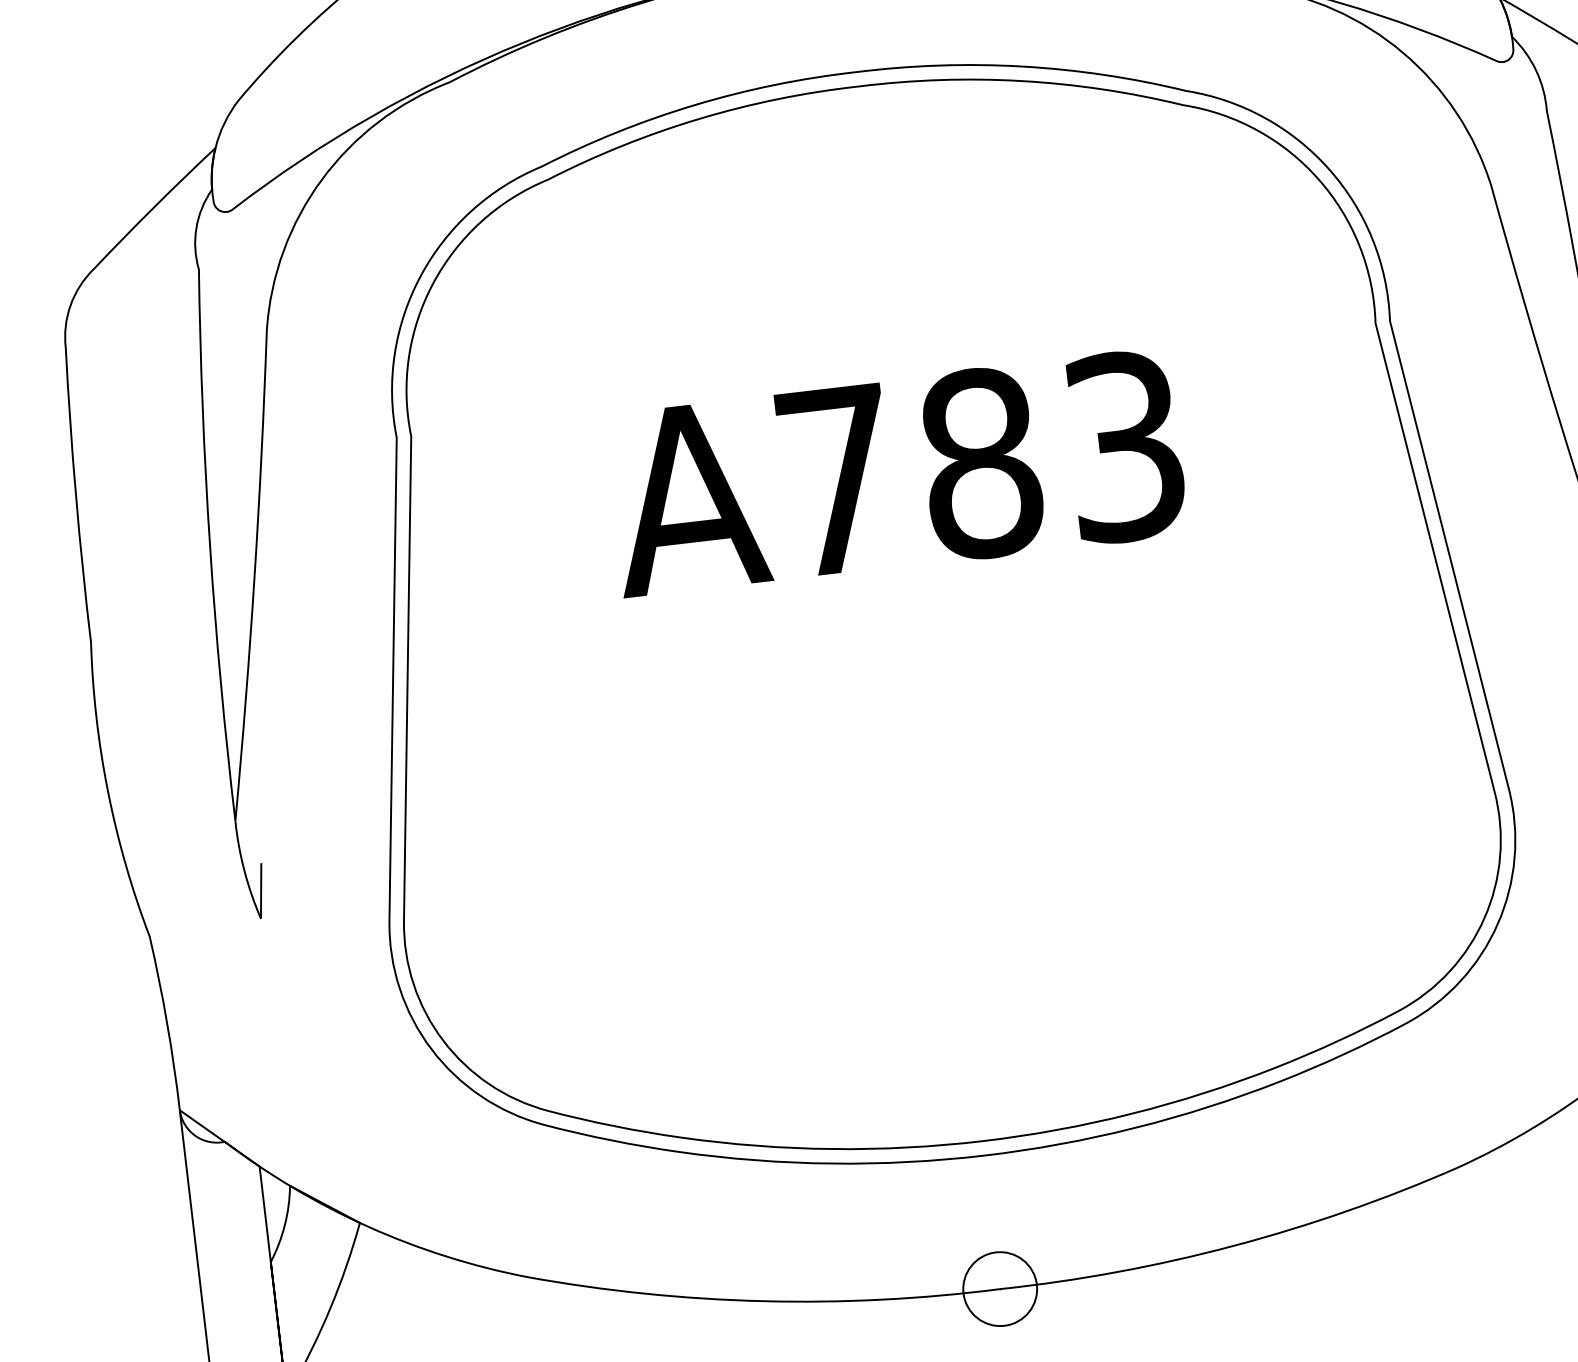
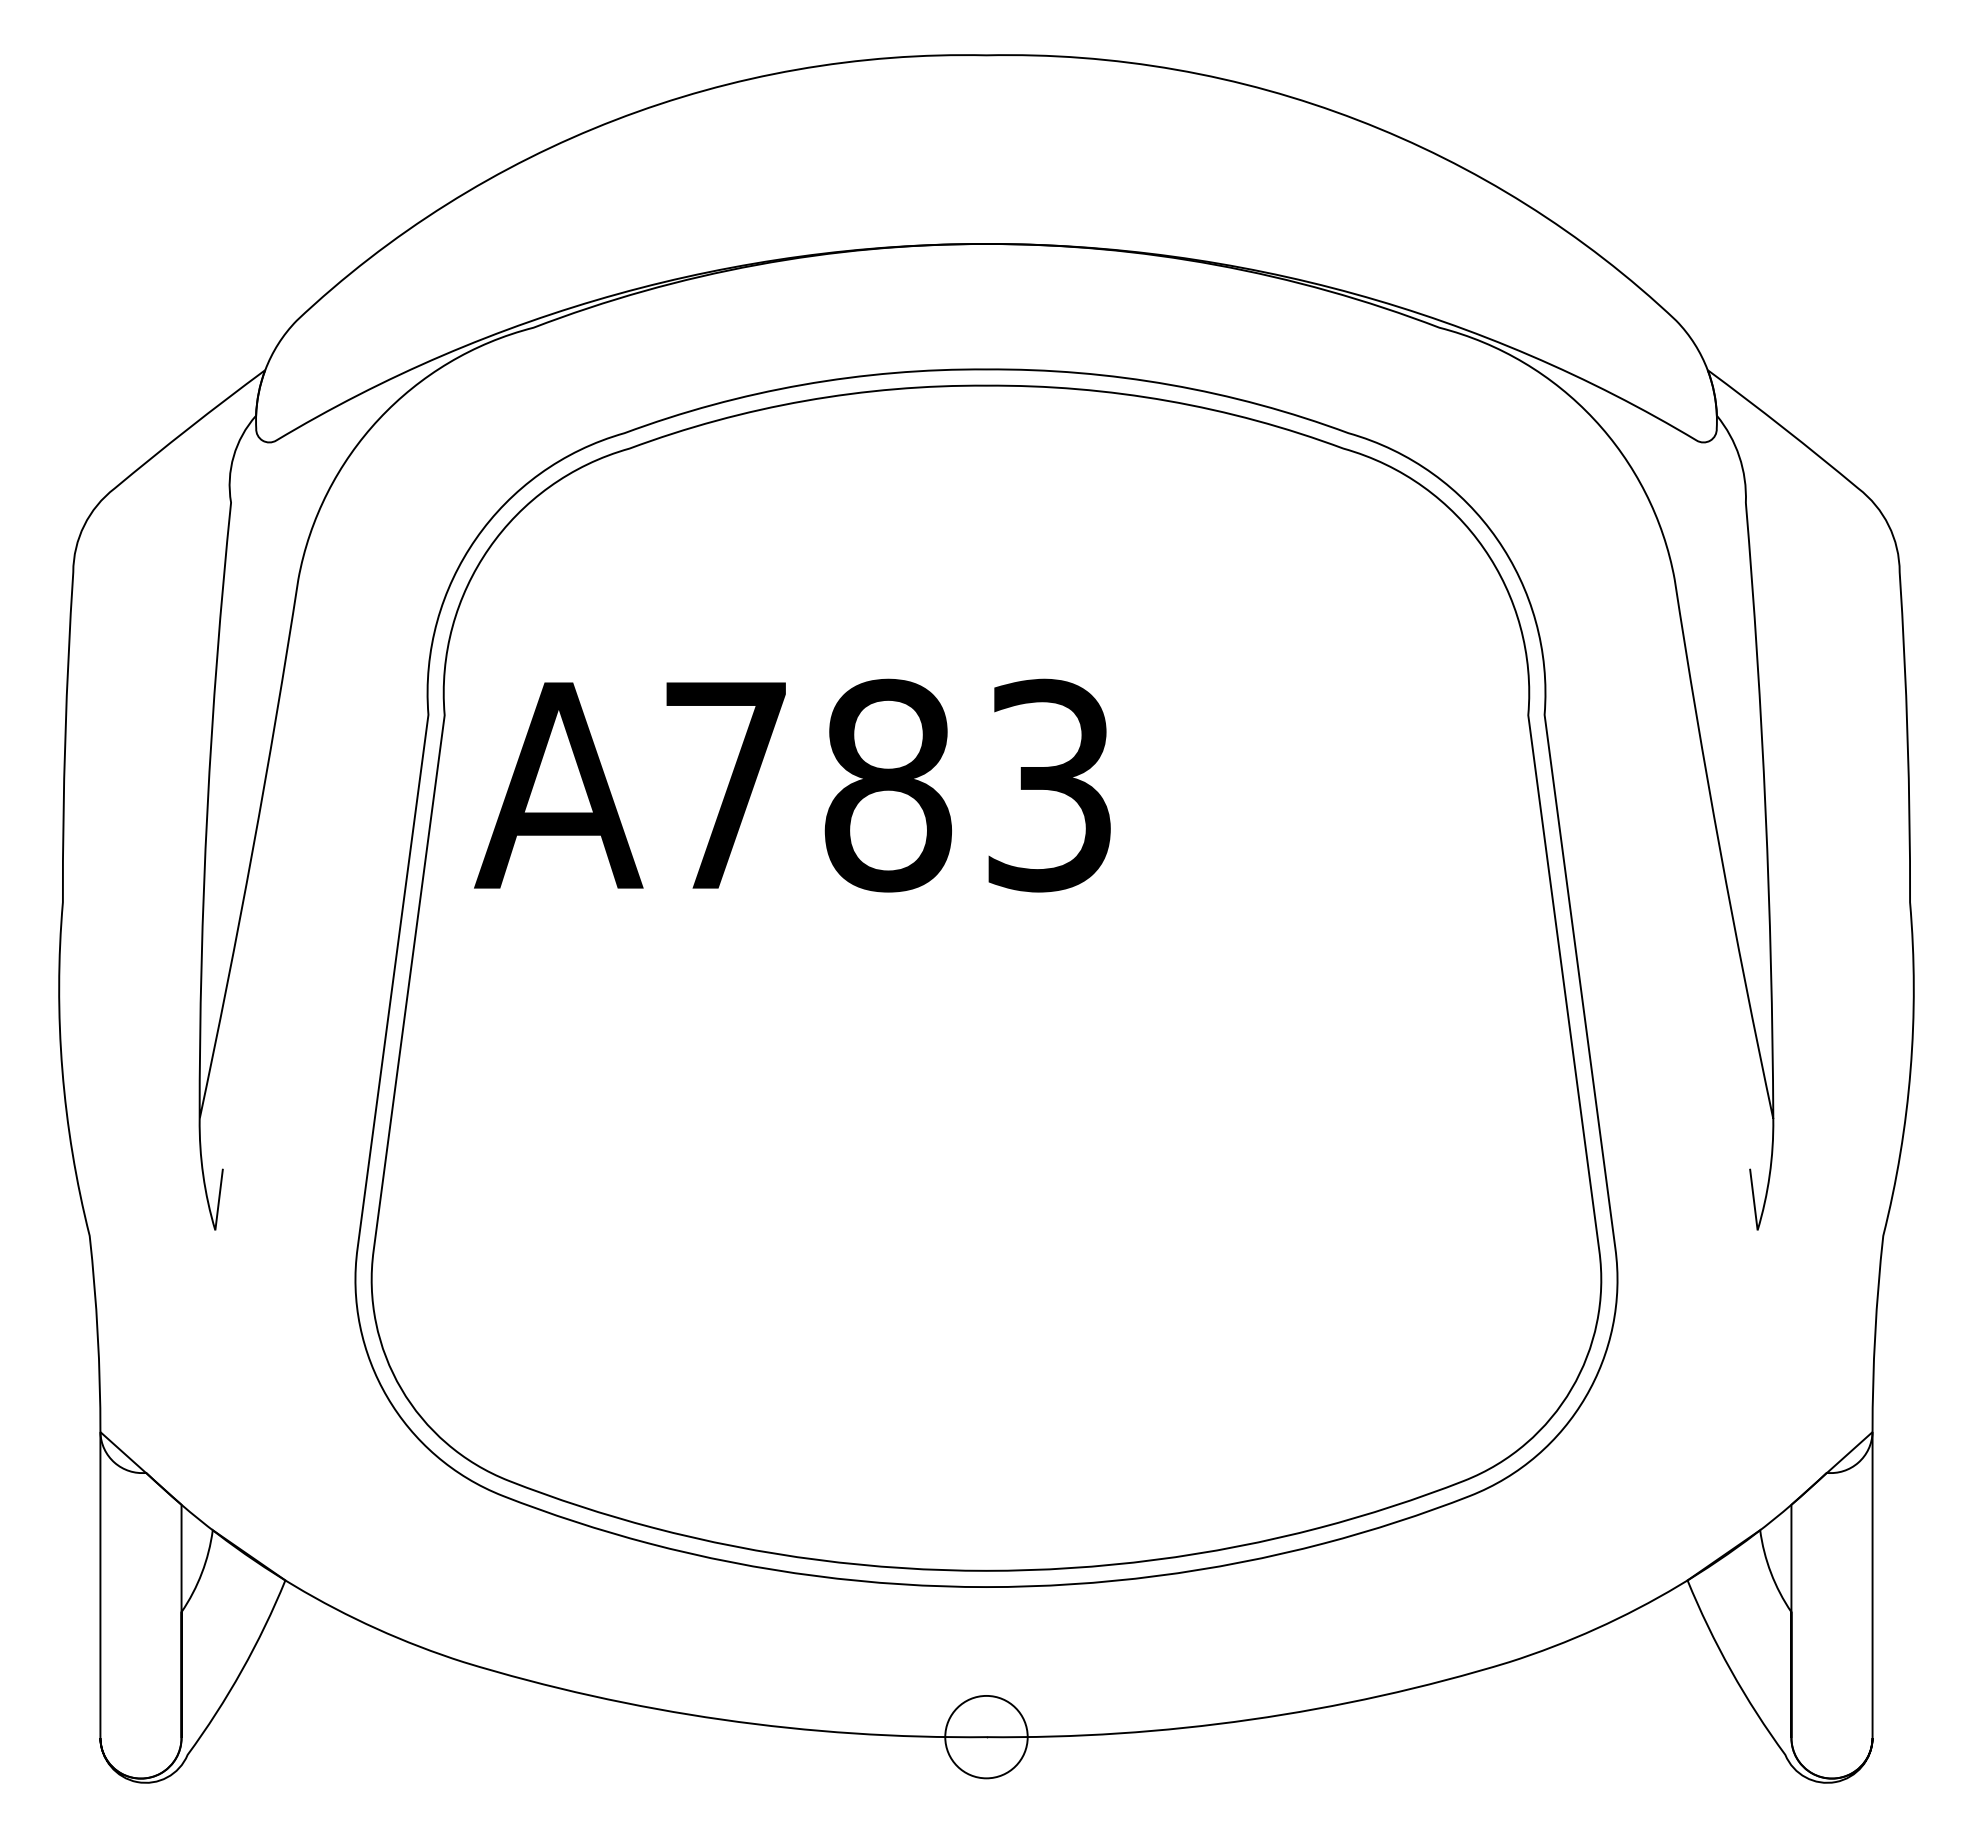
text: (896, 473) -> (792, 785), moved

